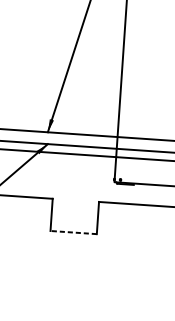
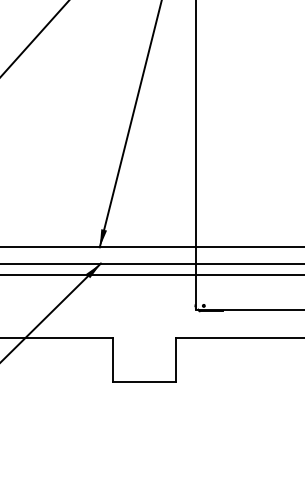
line: (73, 232) -> (144, 382), dashed -> solid

